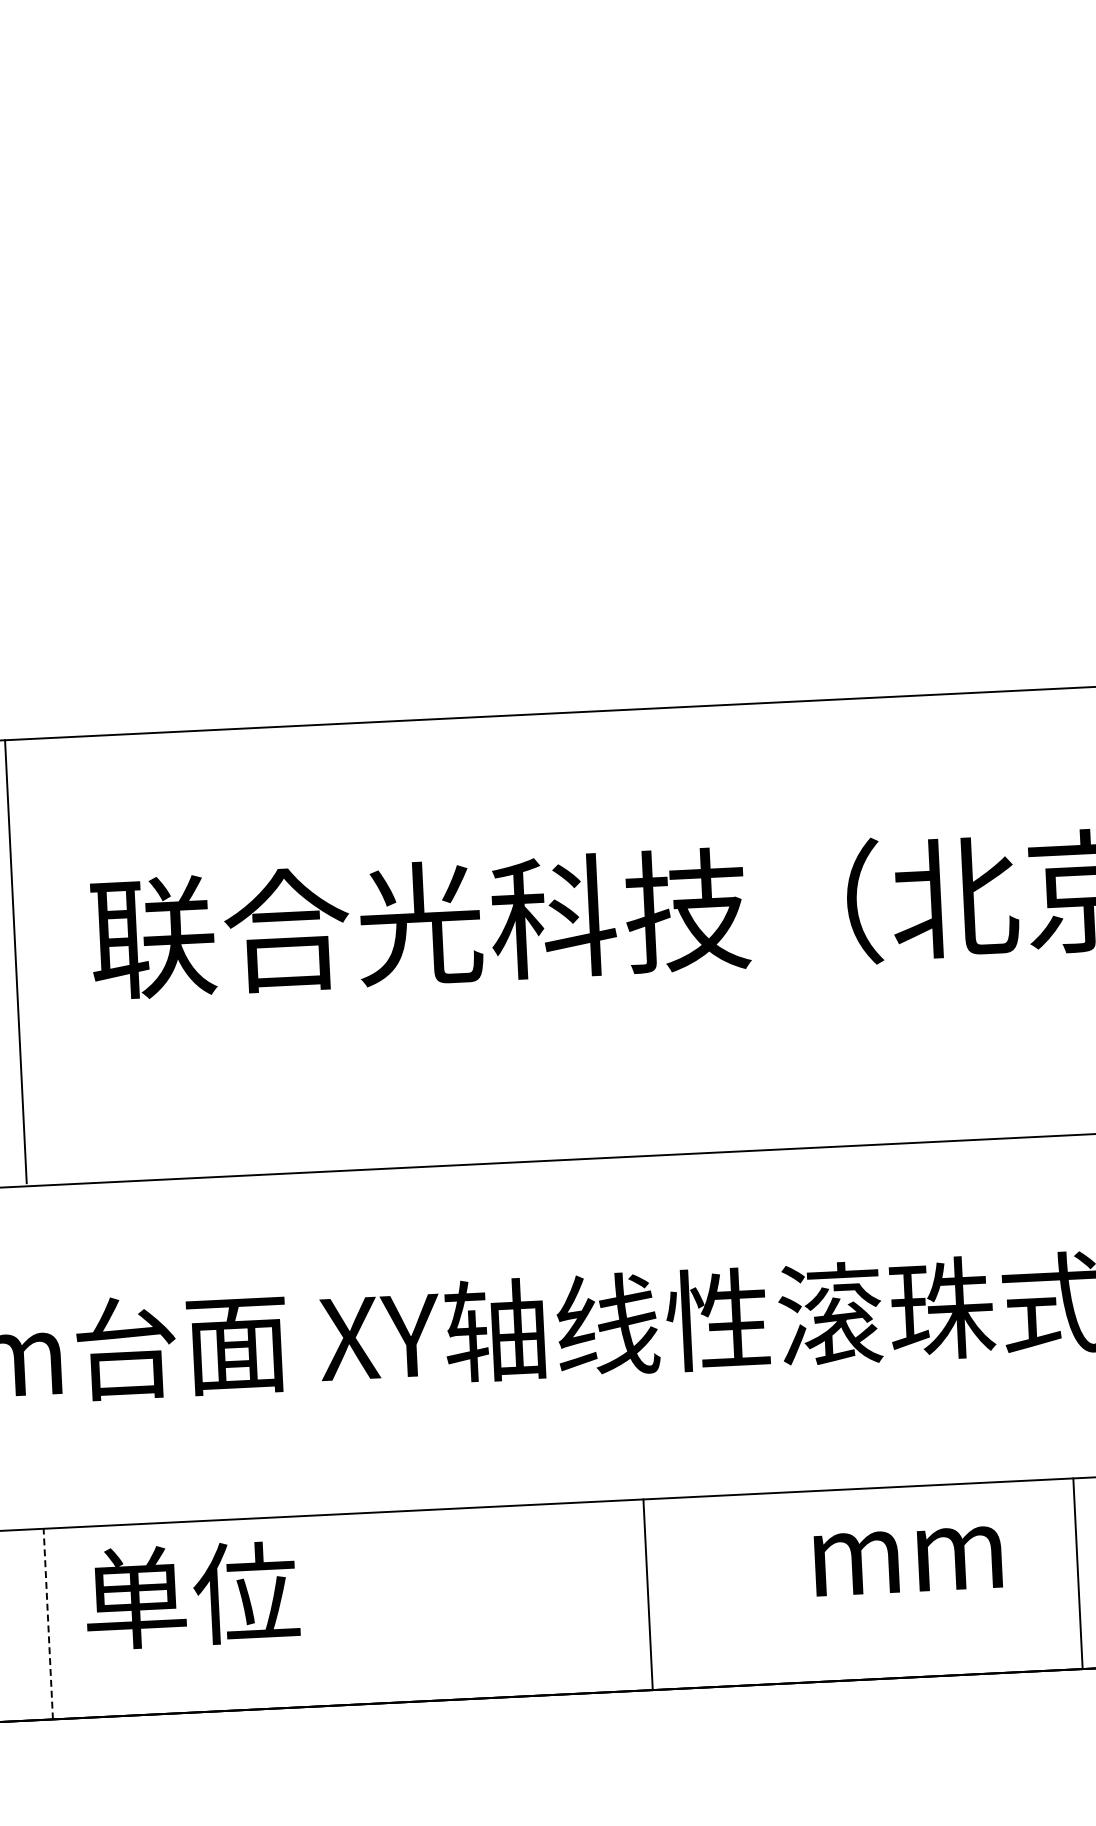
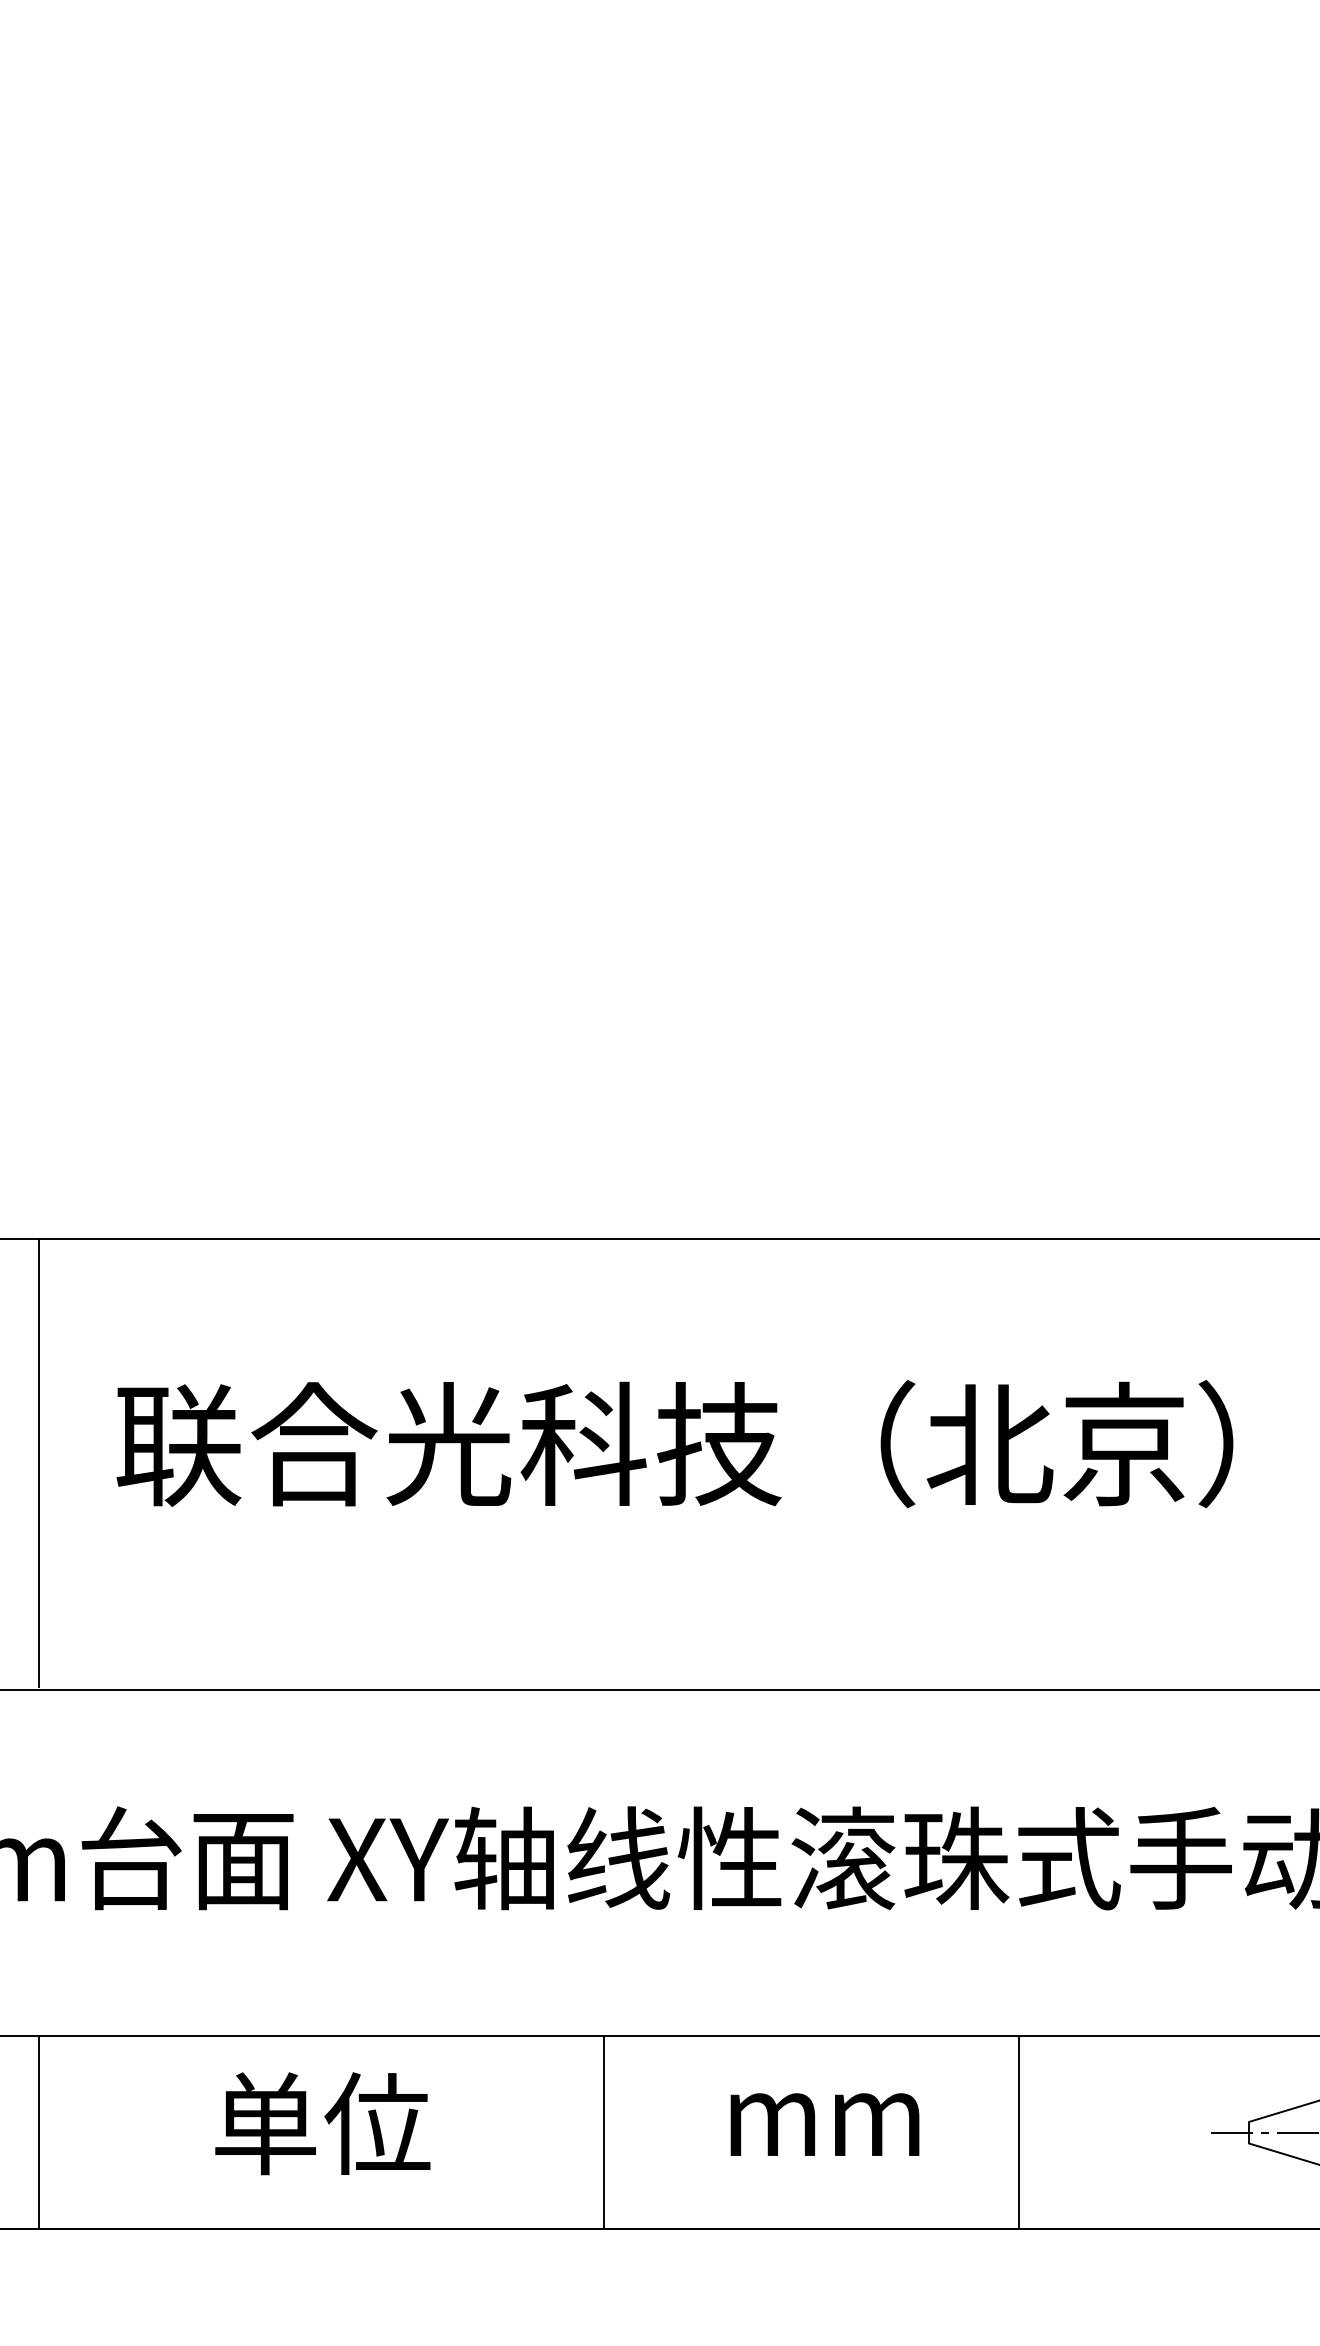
text: (907, 1561) -> (824, 2124), moved
line: (1077, 1573) -> (1018, 2132), moved
line: (647, 1594) -> (603, 2132), moved
text: (191, 1595) -> (322, 2123), moved
line: (48, 1623) -> (39, 2132), dashed -> solid

